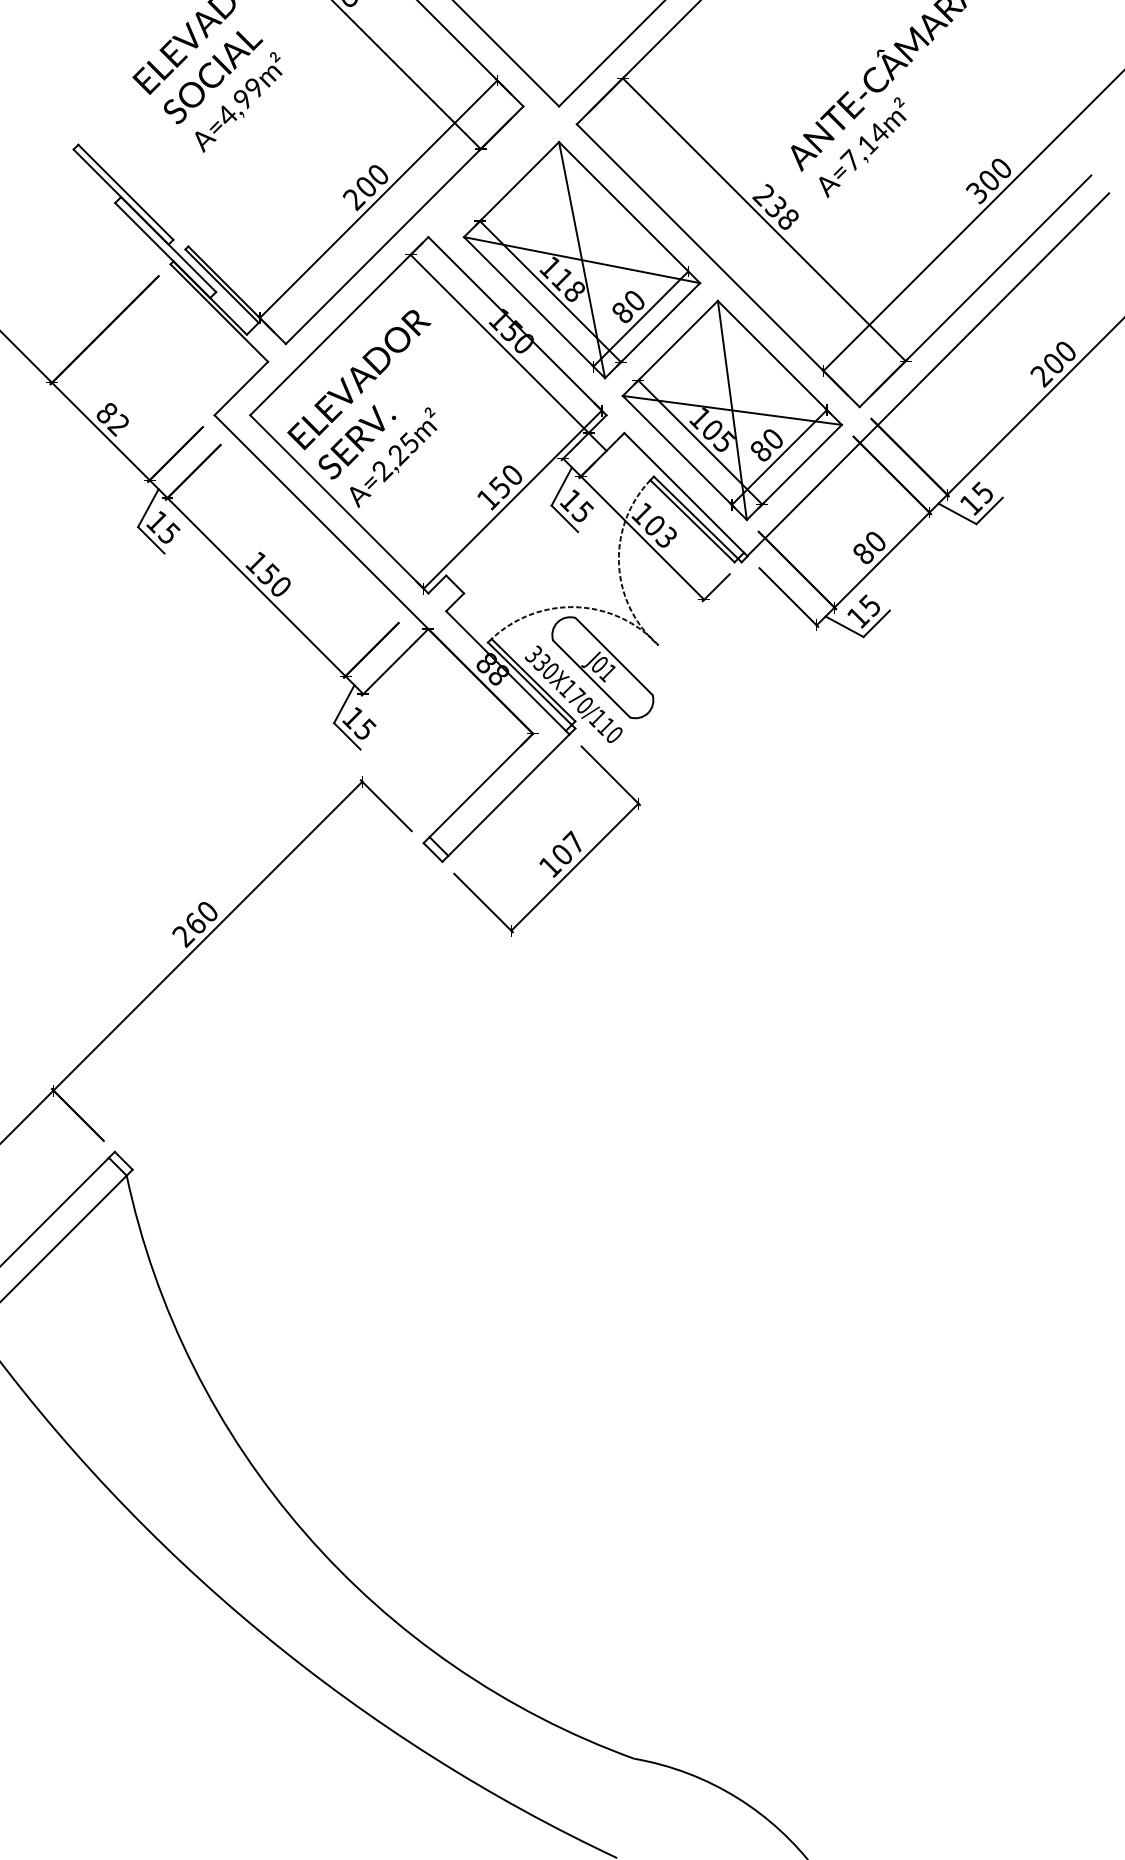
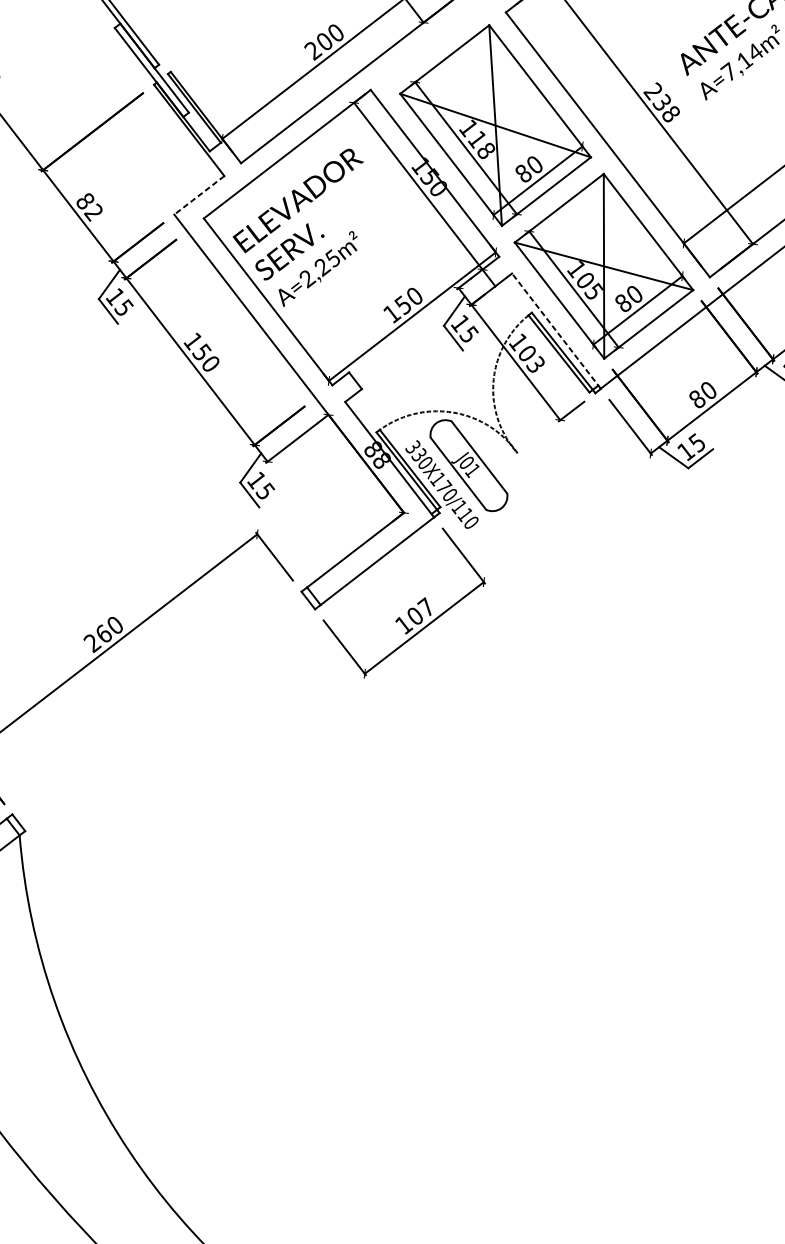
line: (241, 388) -> (199, 195), solid -> dashed
line: (685, 494) -> (556, 330), solid -> dashed

